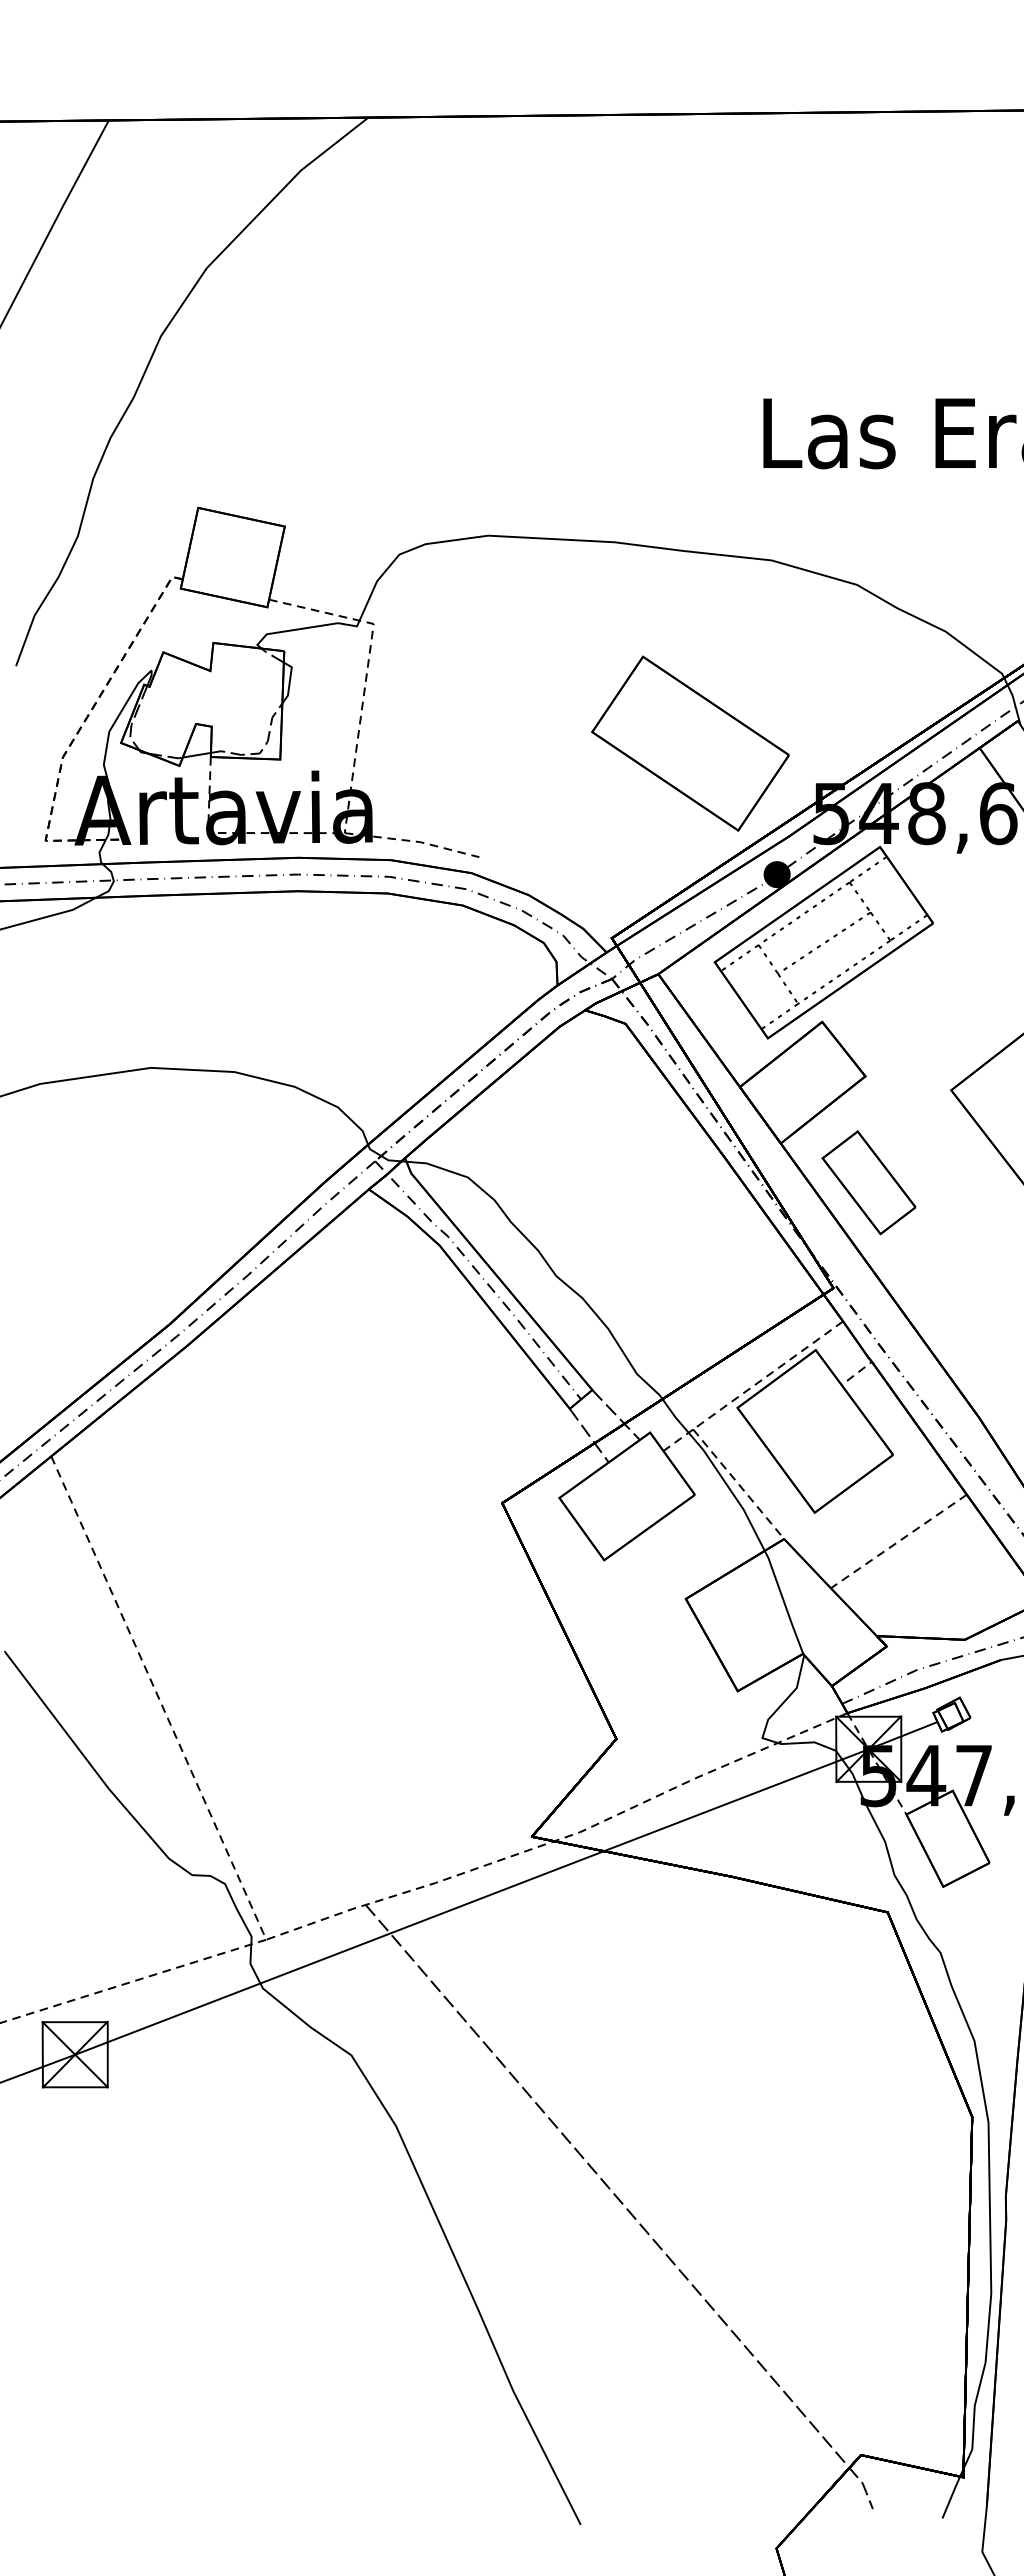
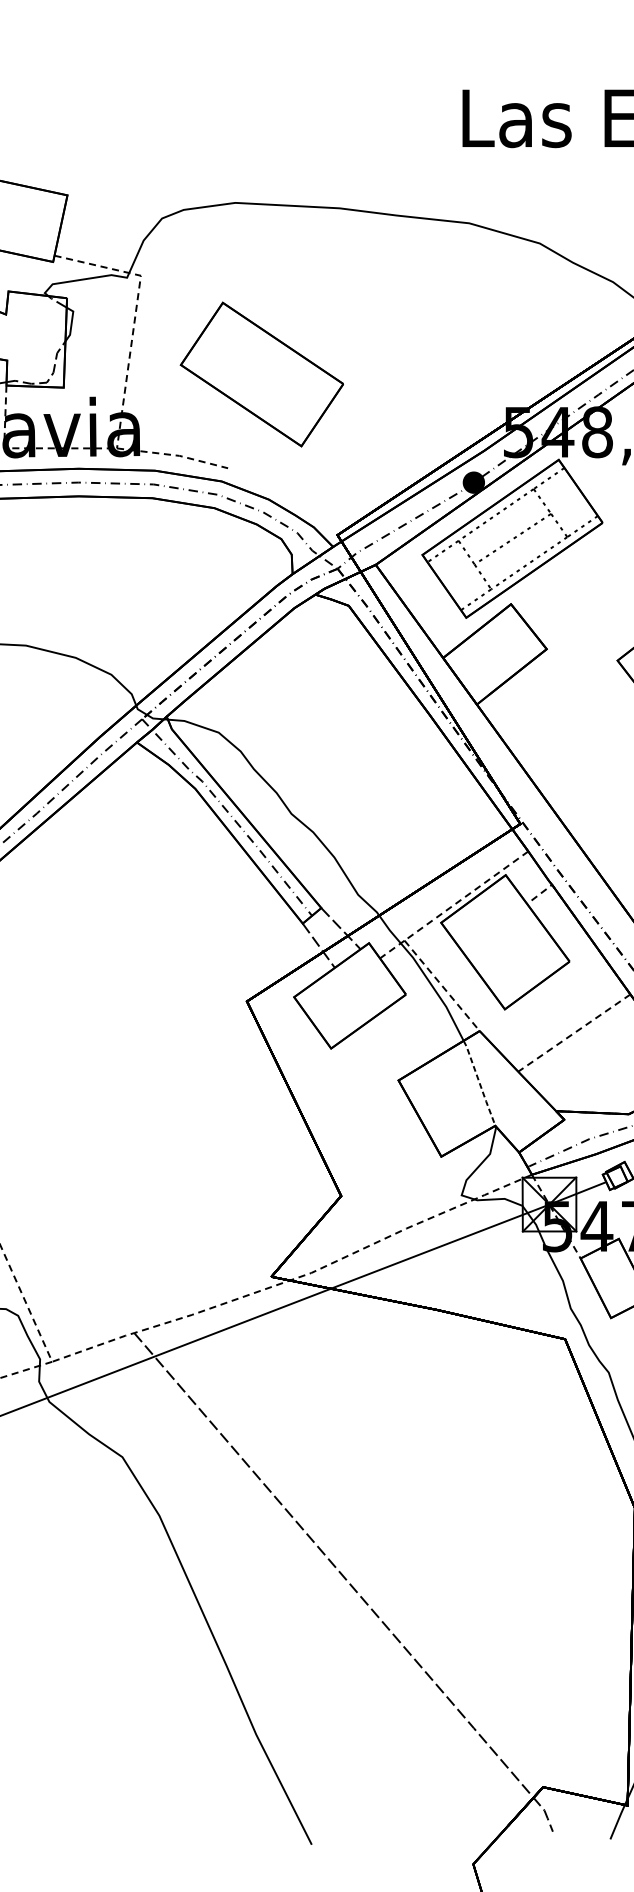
part: (690, 743) -> (262, 374), moved
part: (868, 1182) -> (549, 736), removed
line: (784, 1602) -> (479, 1083), solid -> dashed

